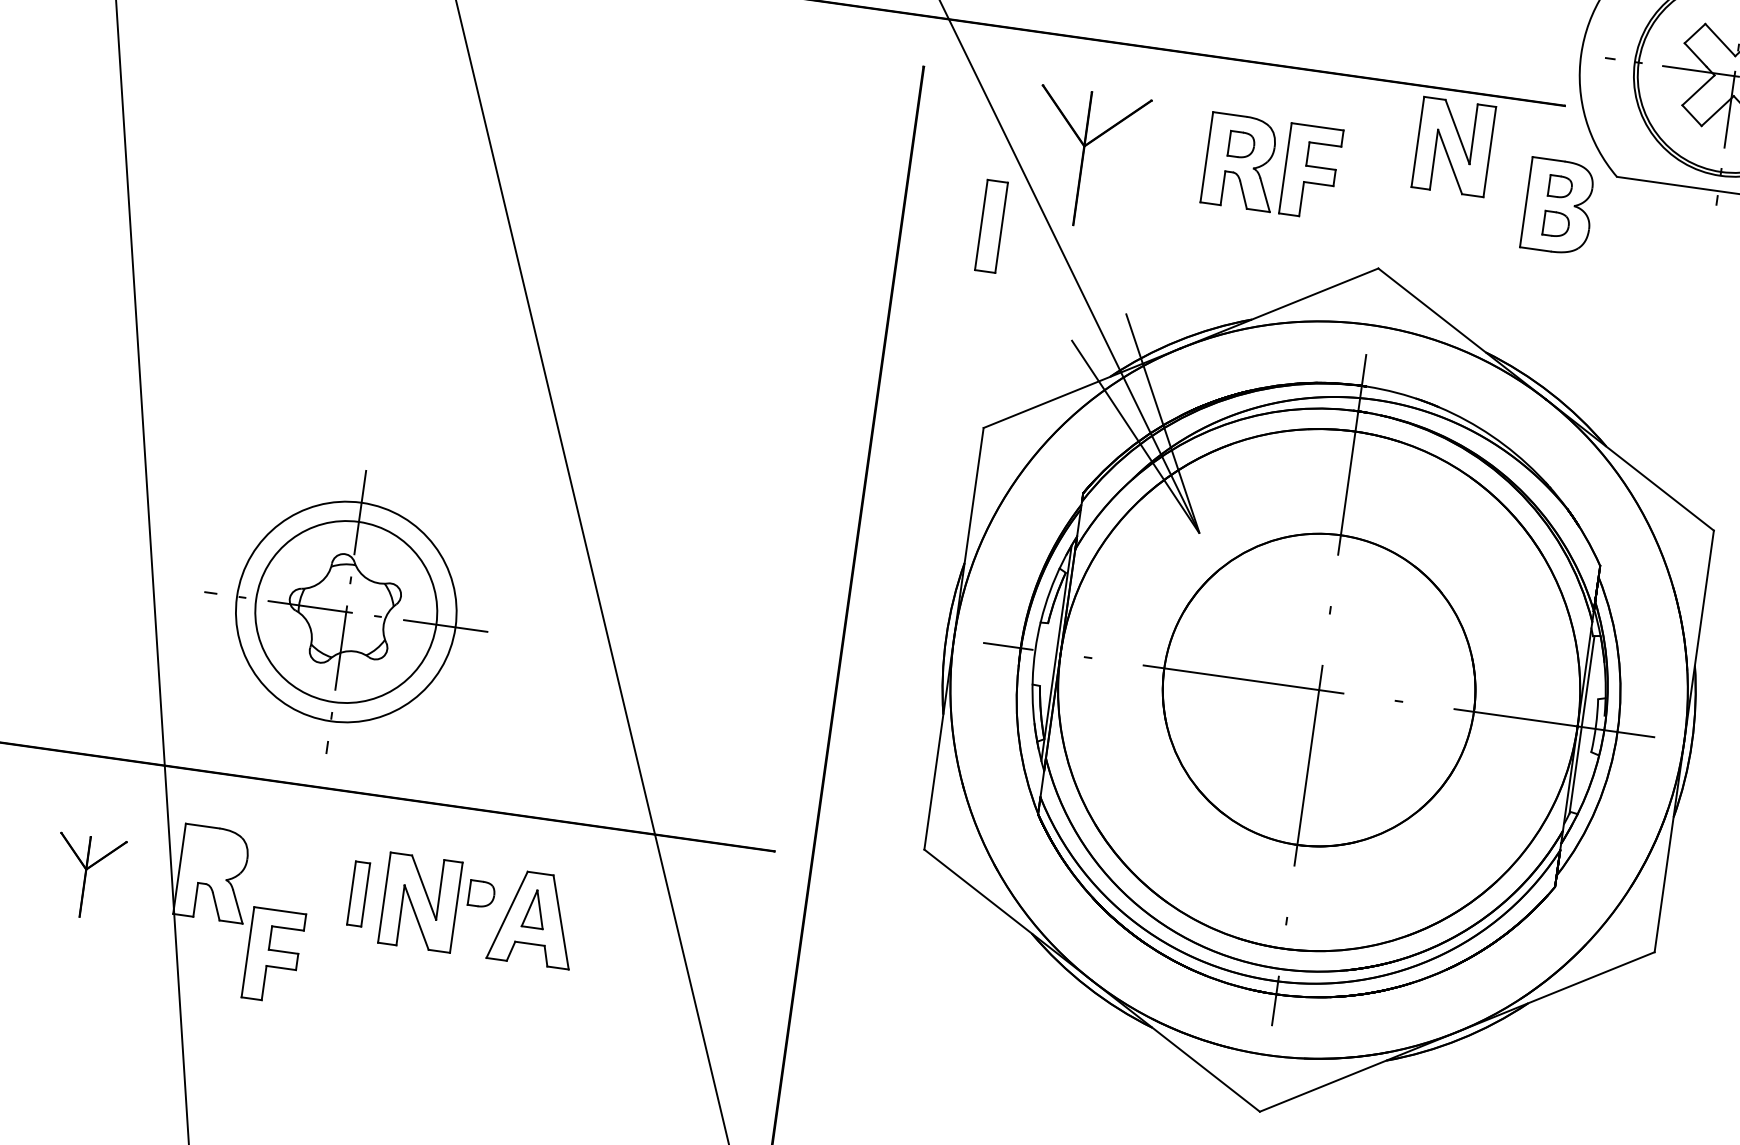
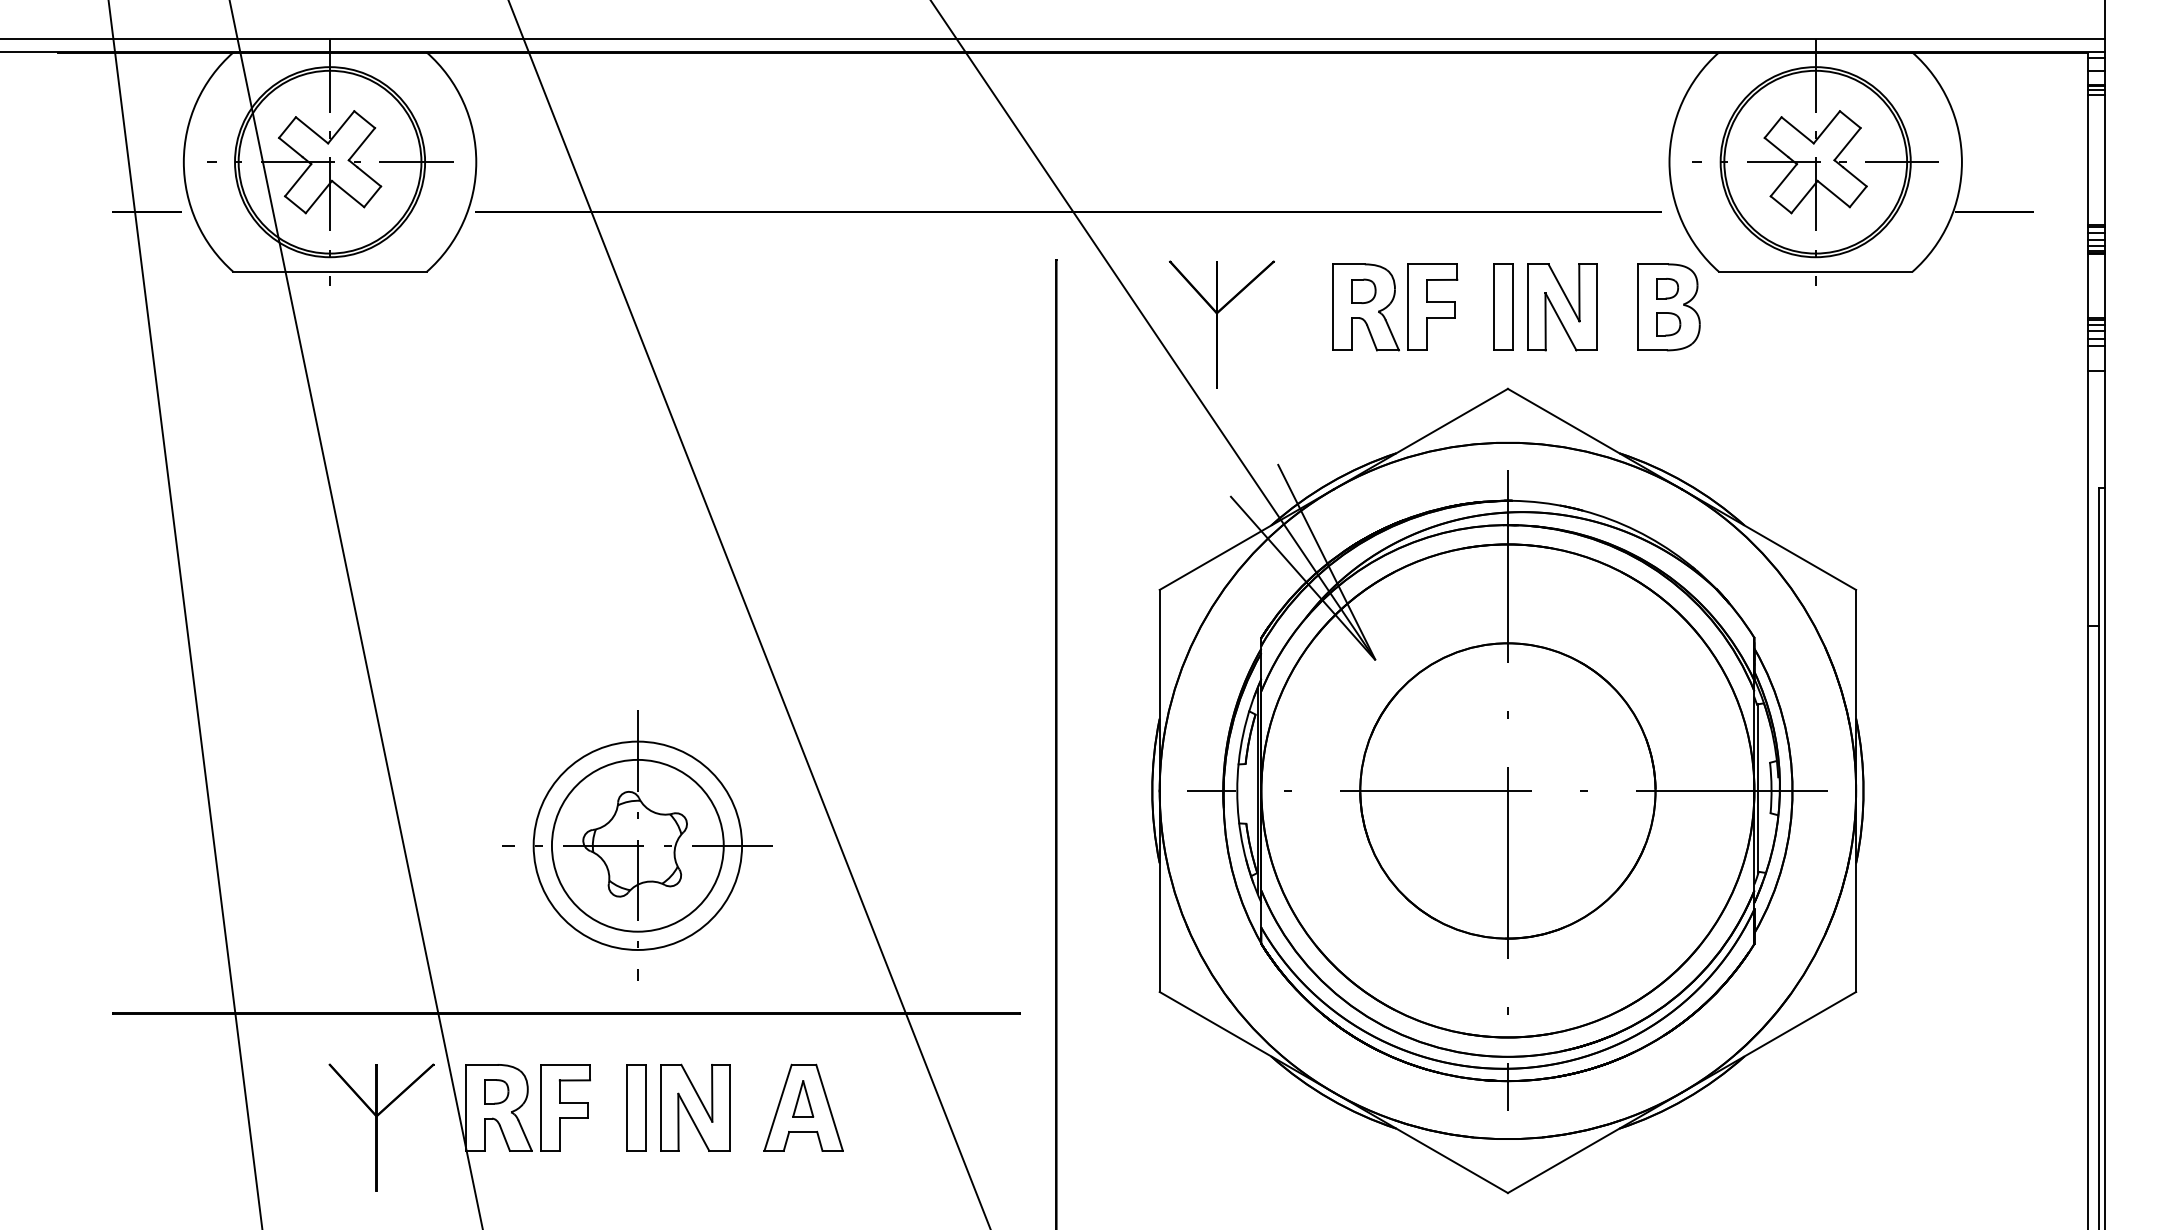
part: (1453, 147) -> (1562, 307), moved
part: (991, 225) -> (1503, 306), moved
part: (345, 611) -> (637, 845), moved
part: (88, 876) -> (381, 1127), size x1.67
part: (358, 893) -> (636, 1107), size x1.43
part: (481, 893) -> (496, 1091), moved
part: (274, 955) -> (565, 1107), moved

